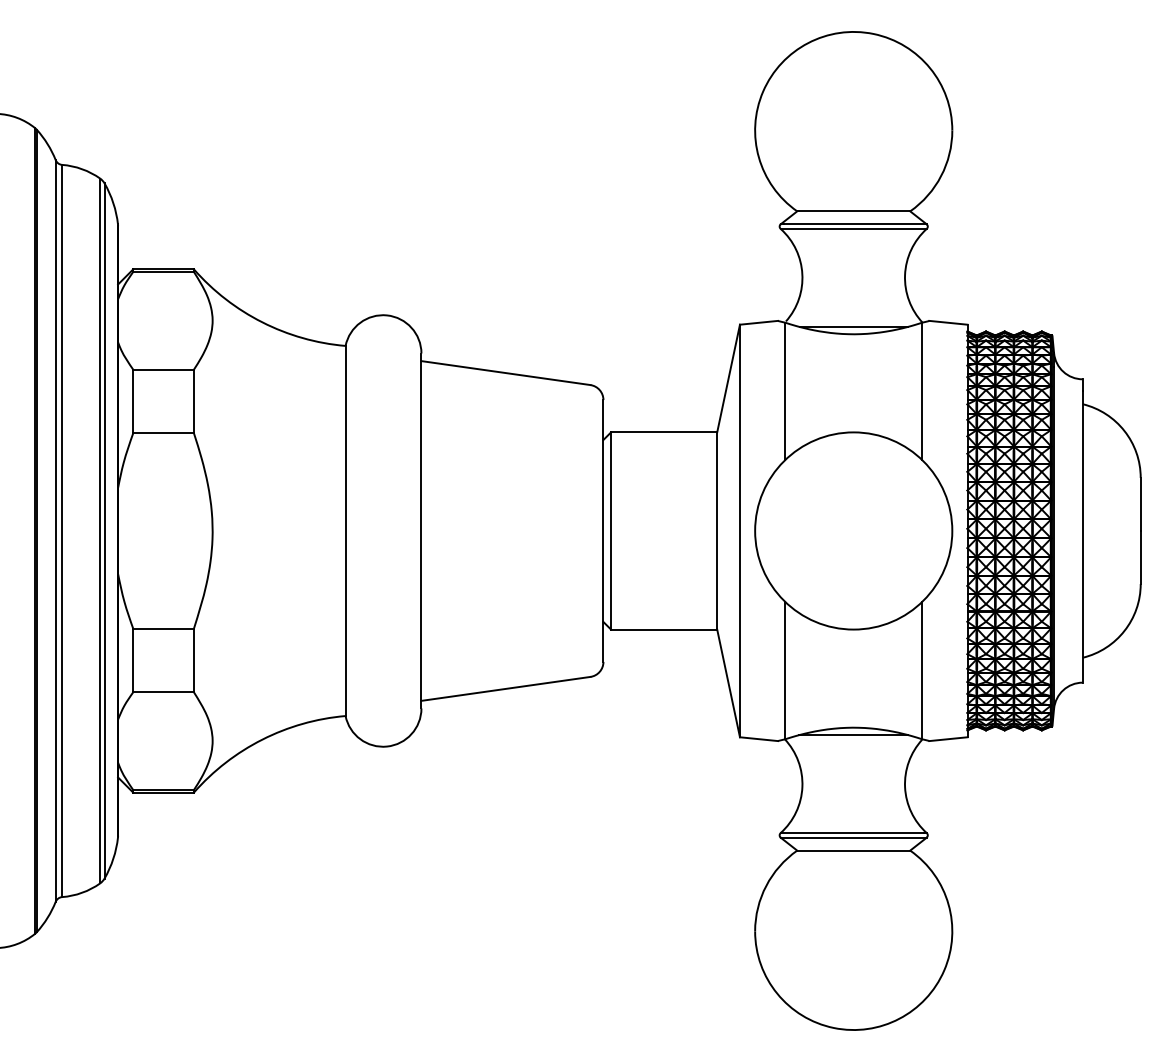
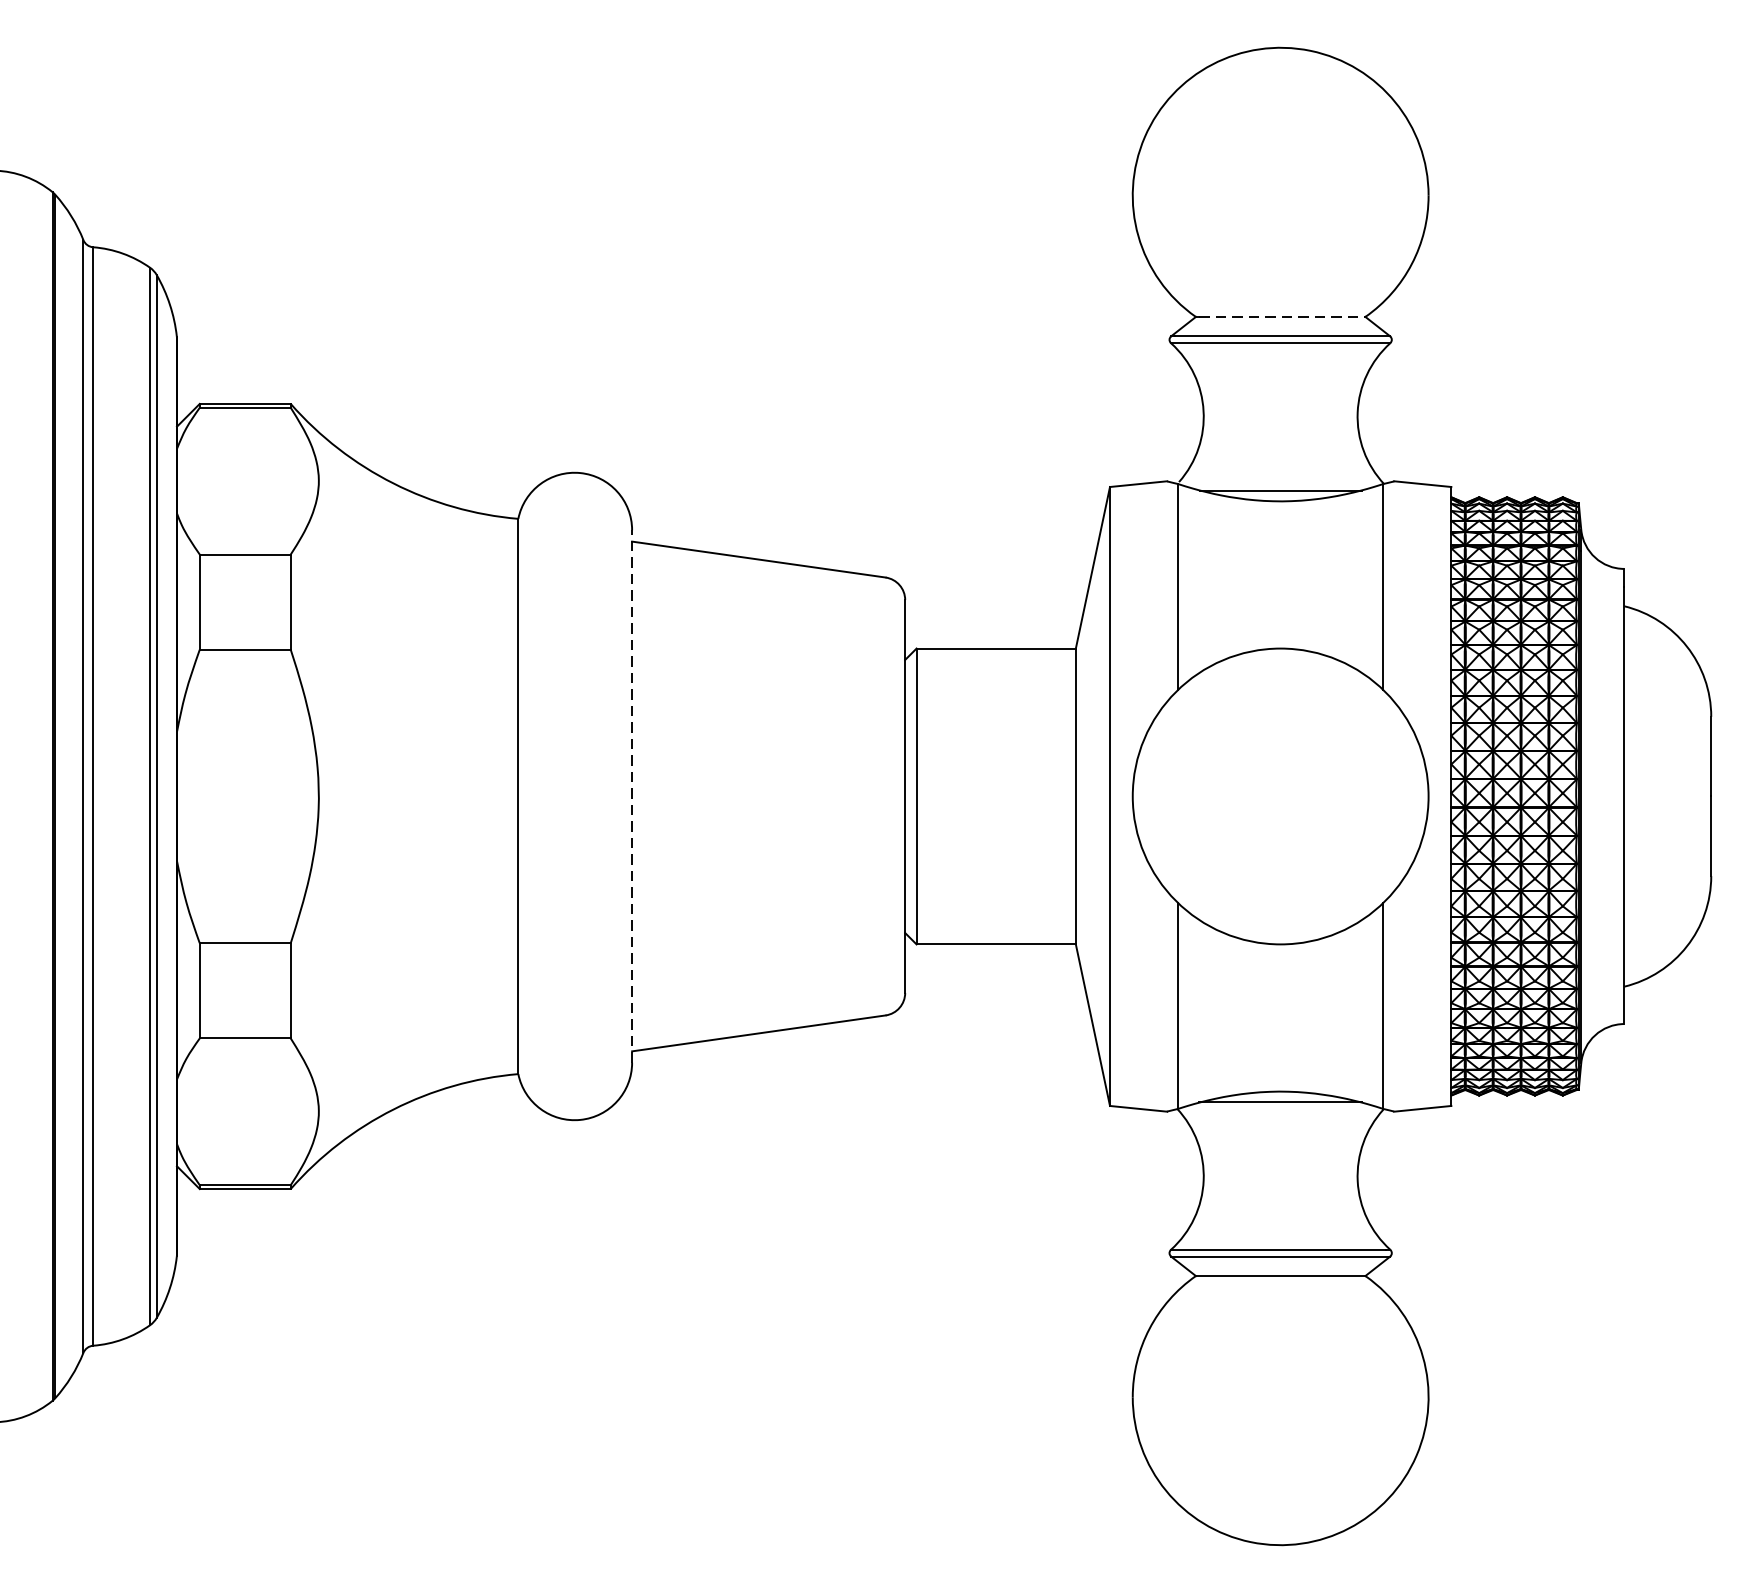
line: (855, 211) -> (1283, 317), solid -> dashed
line: (421, 530) -> (632, 795), solid -> dashed

